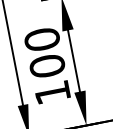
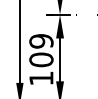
text: (42, 39) -> (41, 41), 100 -> 109

